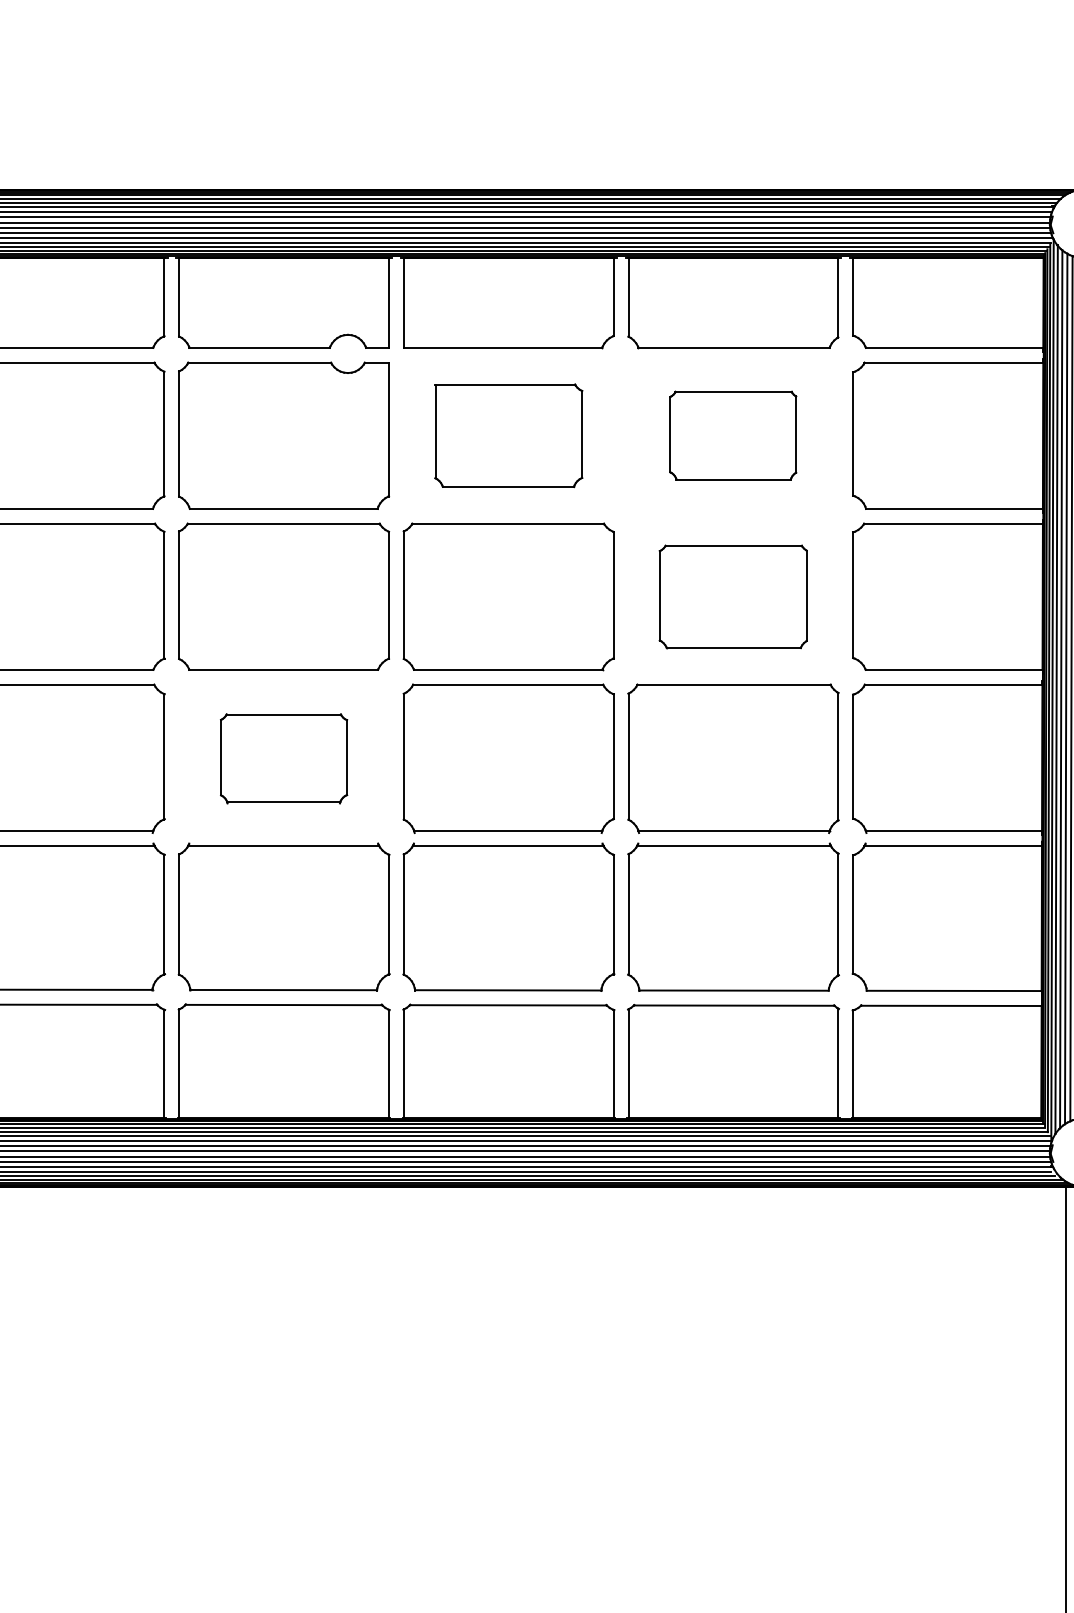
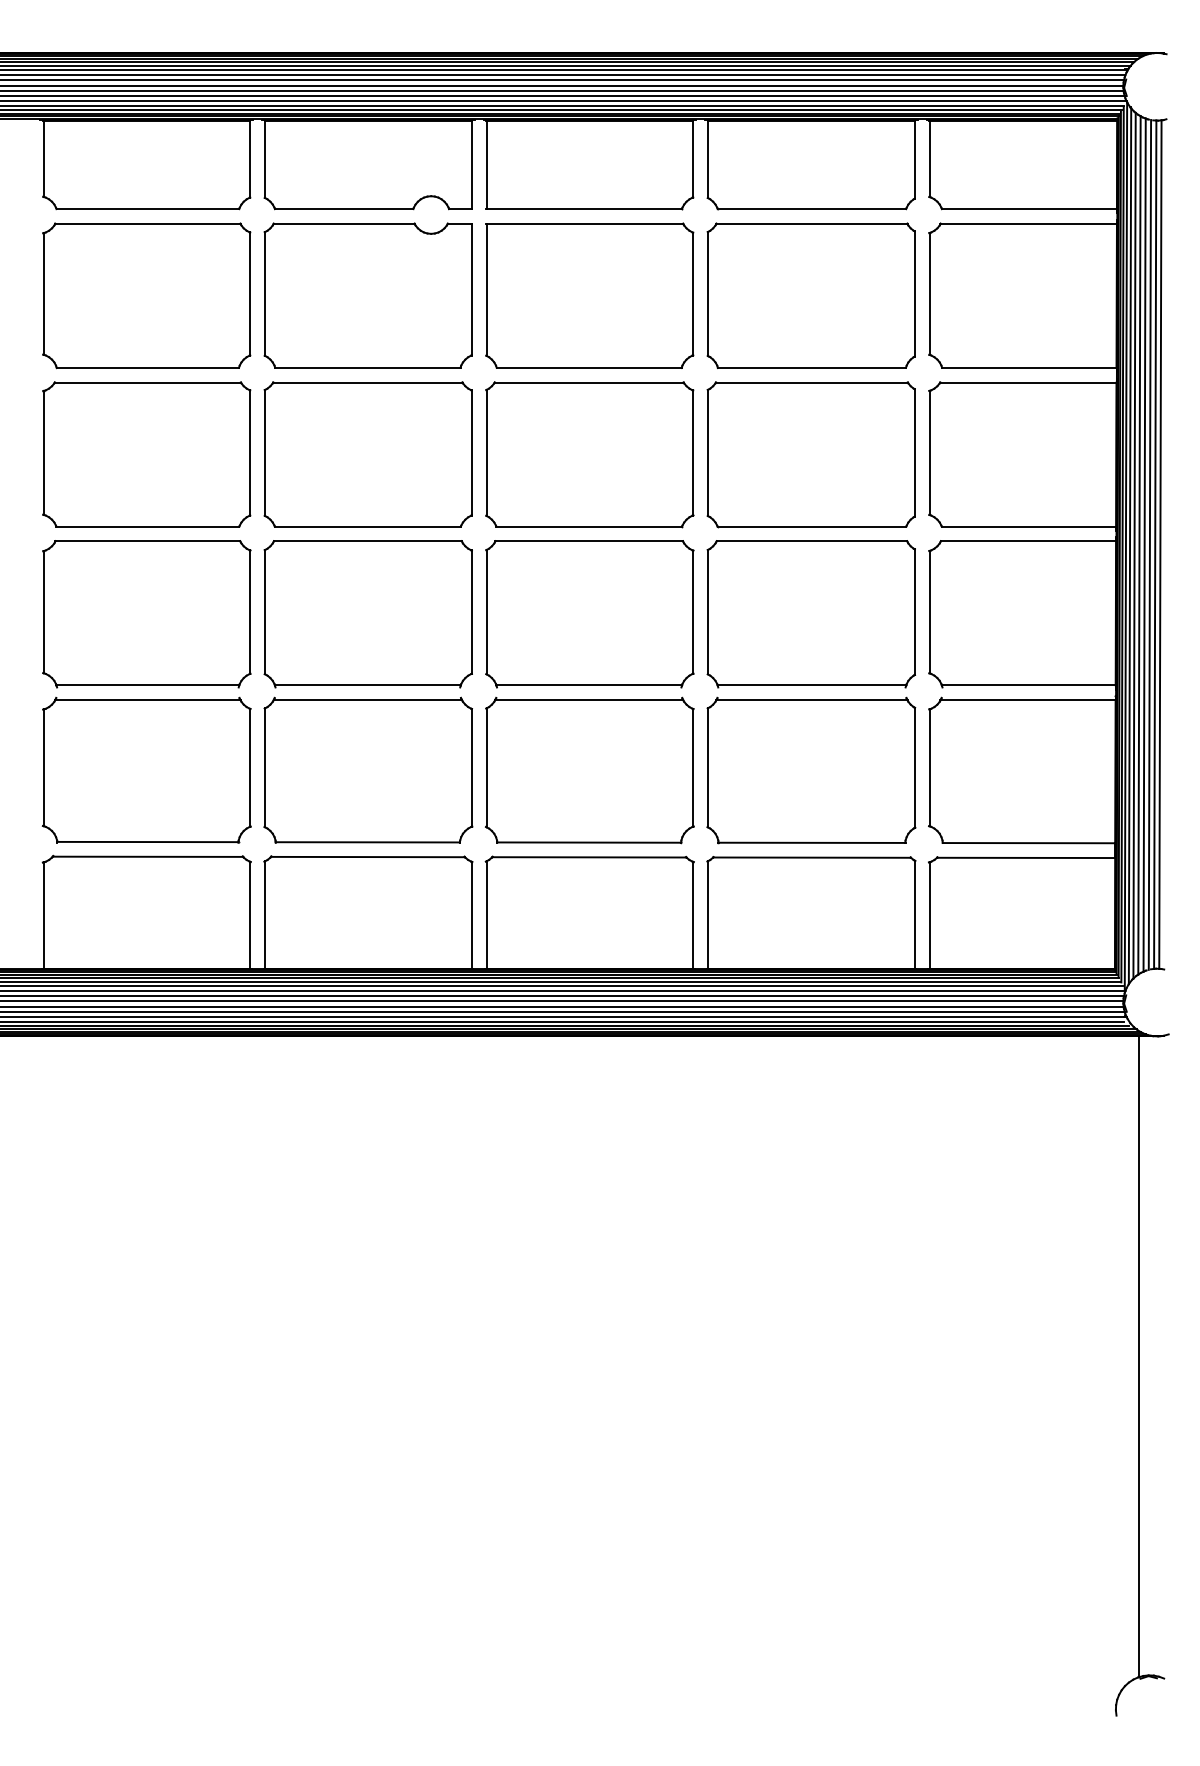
part: (508, 435) -> (589, 295), size x1.43
part: (732, 435) -> (810, 295), size x1.67
part: (732, 596) -> (810, 454), size x1.43
part: (283, 759) -> (367, 614), size x1.67

